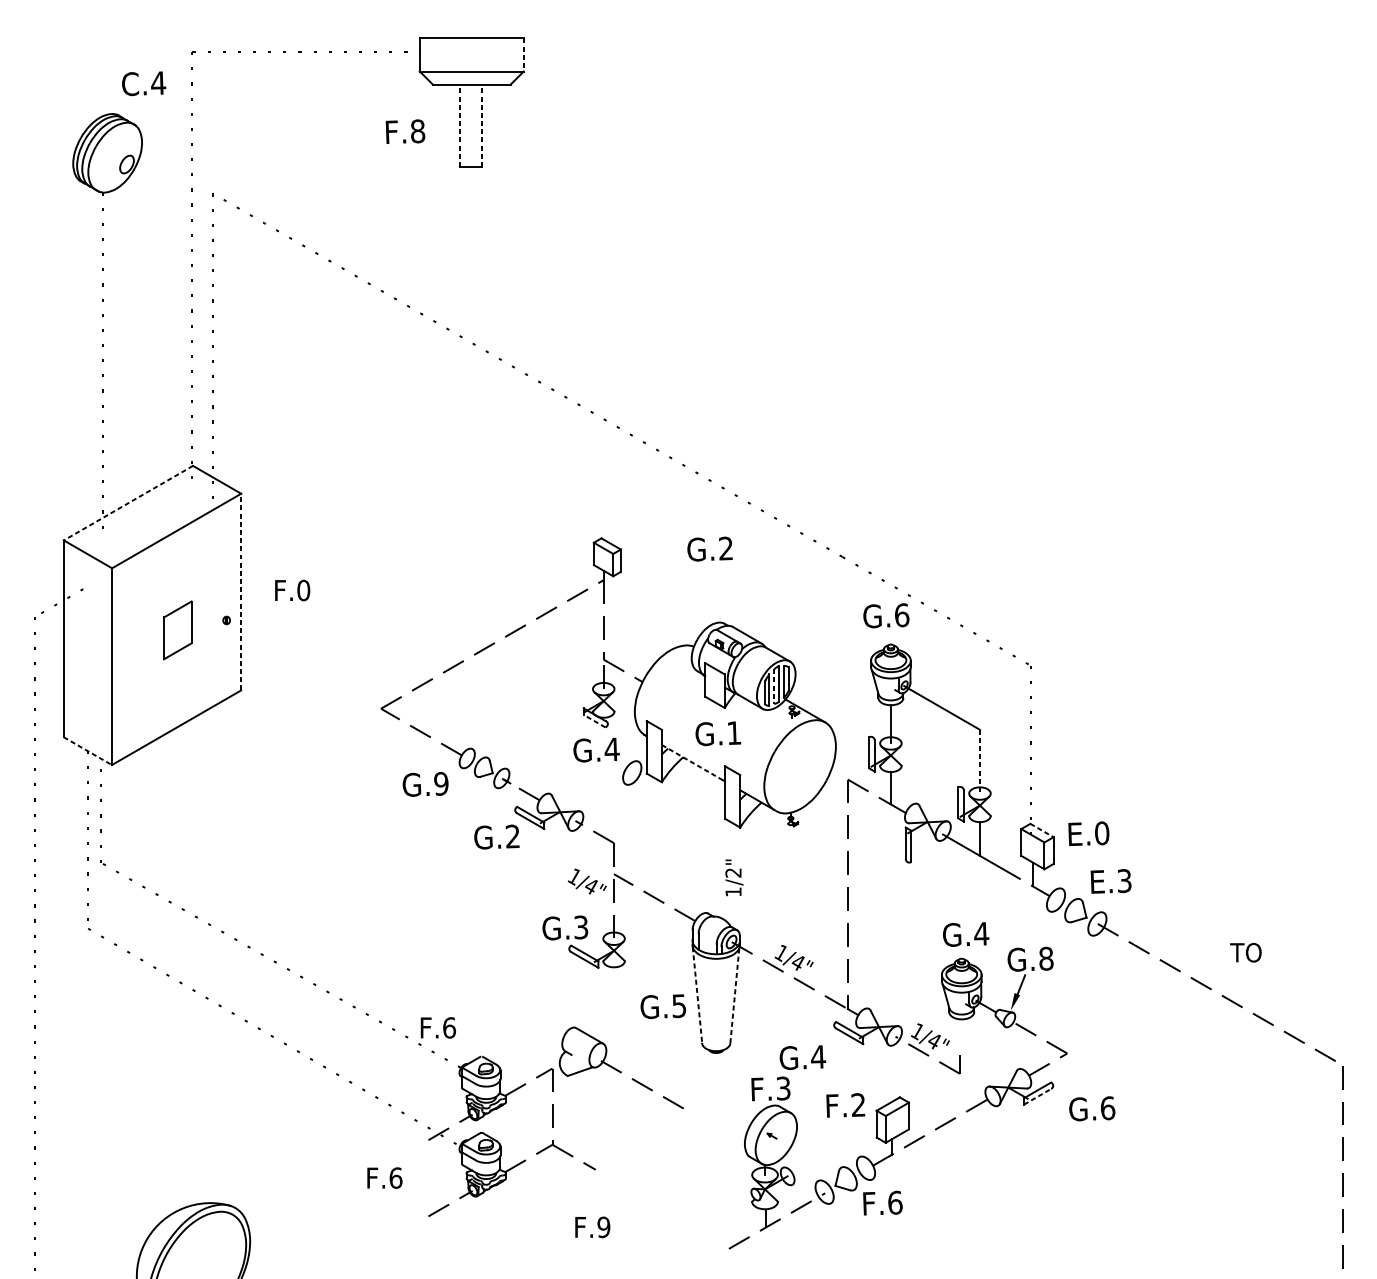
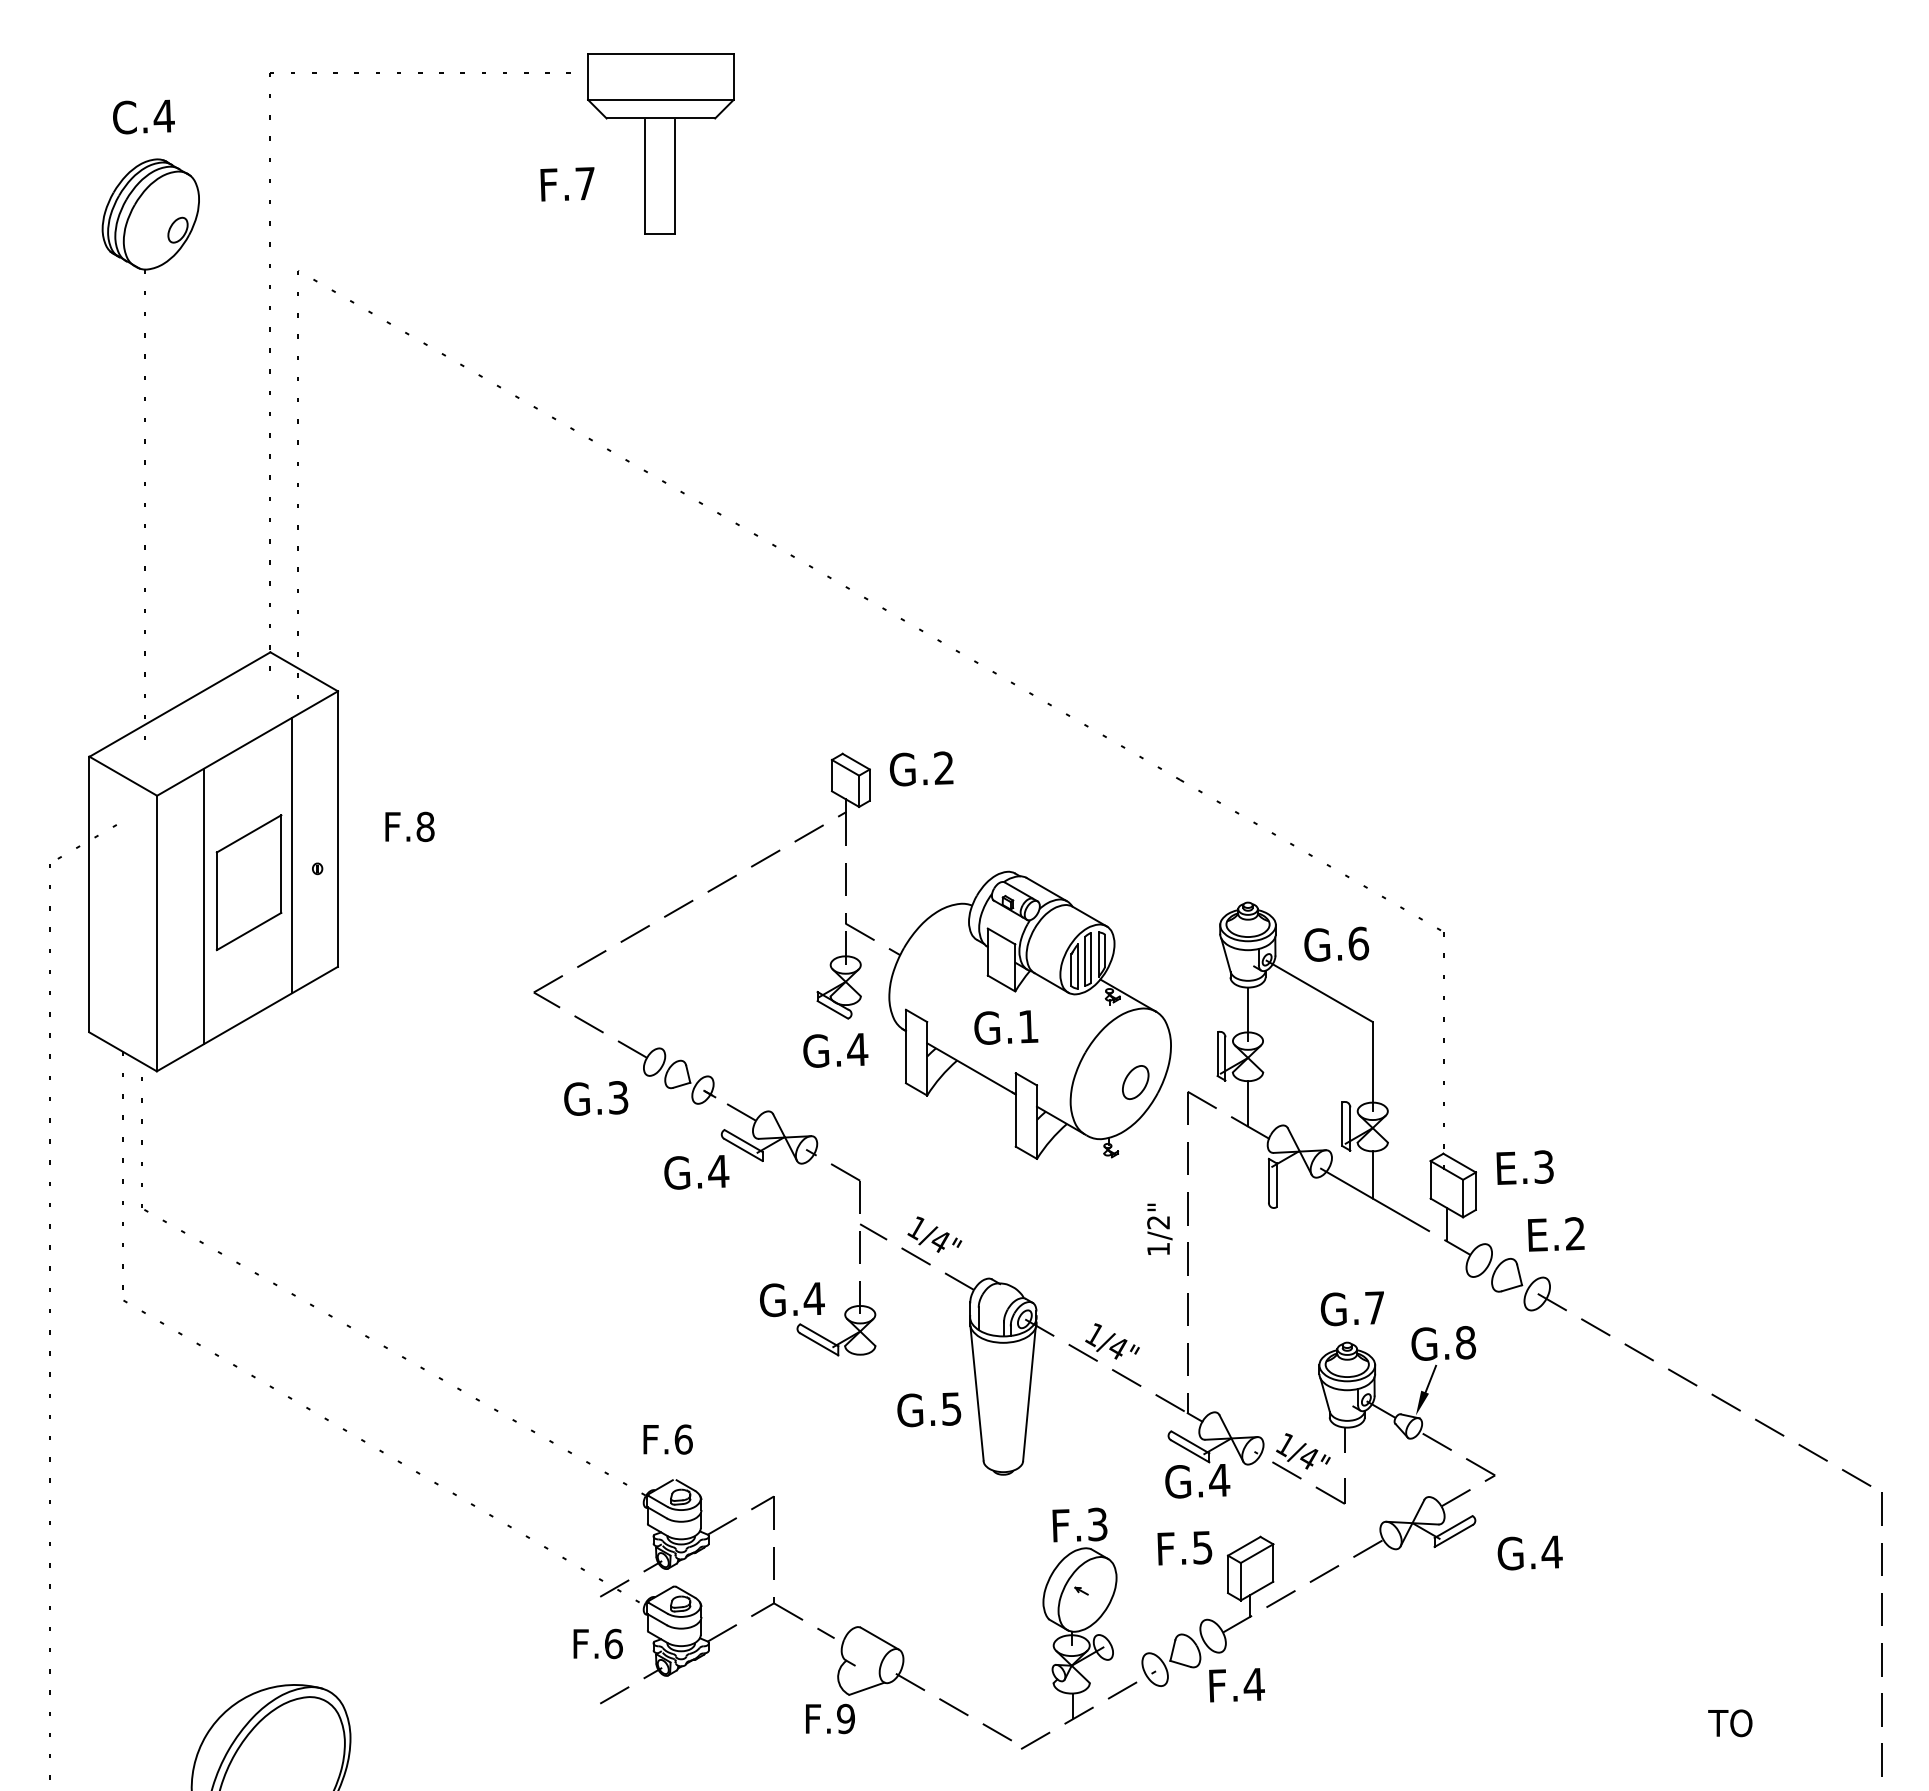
line: (523, 55) -> (733, 77), dashed -> solid
text: (143, 83) -> (143, 116), moved
line: (460, 126) -> (645, 176), dashed -> solid
line: (482, 126) -> (675, 176), dashed -> solid
text: (417, 131) -> (585, 183), F.8 -> F.7
line: (128, 503) -> (179, 704), dashed -> solid
text: (709, 548) -> (921, 768), moved
text: (303, 590) -> (425, 826), F.0 -> F.8
line: (240, 592) -> (337, 829), dashed -> solid
line: (208, 610) -> (292, 855), added
text: (886, 615) -> (1336, 943), moved
part: (177, 630) -> (248, 882), size x1.67
line: (145, 647) -> (203, 906), added
line: (774, 687) -> (1084, 962), dashed -> solid
line: (594, 720) -> (832, 1009), dashed -> solid
line: (88, 751) -> (123, 1052), dashed -> solid
line: (979, 761) -> (1372, 1066), dashed -> solid
line: (693, 763) -> (971, 1069), dashed -> solid
part: (632, 772) -> (1135, 1082), moved
text: (441, 783) -> (618, 1097), G.9 -> G.3
line: (1041, 830) -> (1459, 1163), dashed -> solid
text: (1102, 832) -> (1544, 1166), E.0 -> E.3
text: (512, 836) -> (718, 1171), G.2 -> G.4
text: (734, 877) -> (1159, 1228), moved
text: (1124, 880) -> (1575, 1233), E.3 -> E.2
text: (587, 881) -> (934, 1234), moved
text: (580, 927) -> (813, 1298), G.3 -> G.4
text: (981, 933) -> (1374, 1307), G.4 -> G.7
text: (1246, 952) -> (1730, 1723), moved
line: (697, 995) -> (977, 1394), dashed -> solid
line: (734, 995) -> (1029, 1394), dashed -> solid
text: (437, 1027) -> (667, 1439), moved
line: (959, 1027) -> (1344, 1439), added
text: (802, 1057) -> (1197, 1481), moved
part: (621, 1067) -> (924, 1683), moved
line: (1037, 1097) -> (1453, 1536), dashed -> solid
text: (858, 1104) -> (1202, 1547), F.2 -> F.5
text: (1107, 1107) -> (1551, 1551), G.6 -> G.4
text: (384, 1177) -> (597, 1643), moved
text: (894, 1202) -> (1253, 1684), F.6 -> F.4

